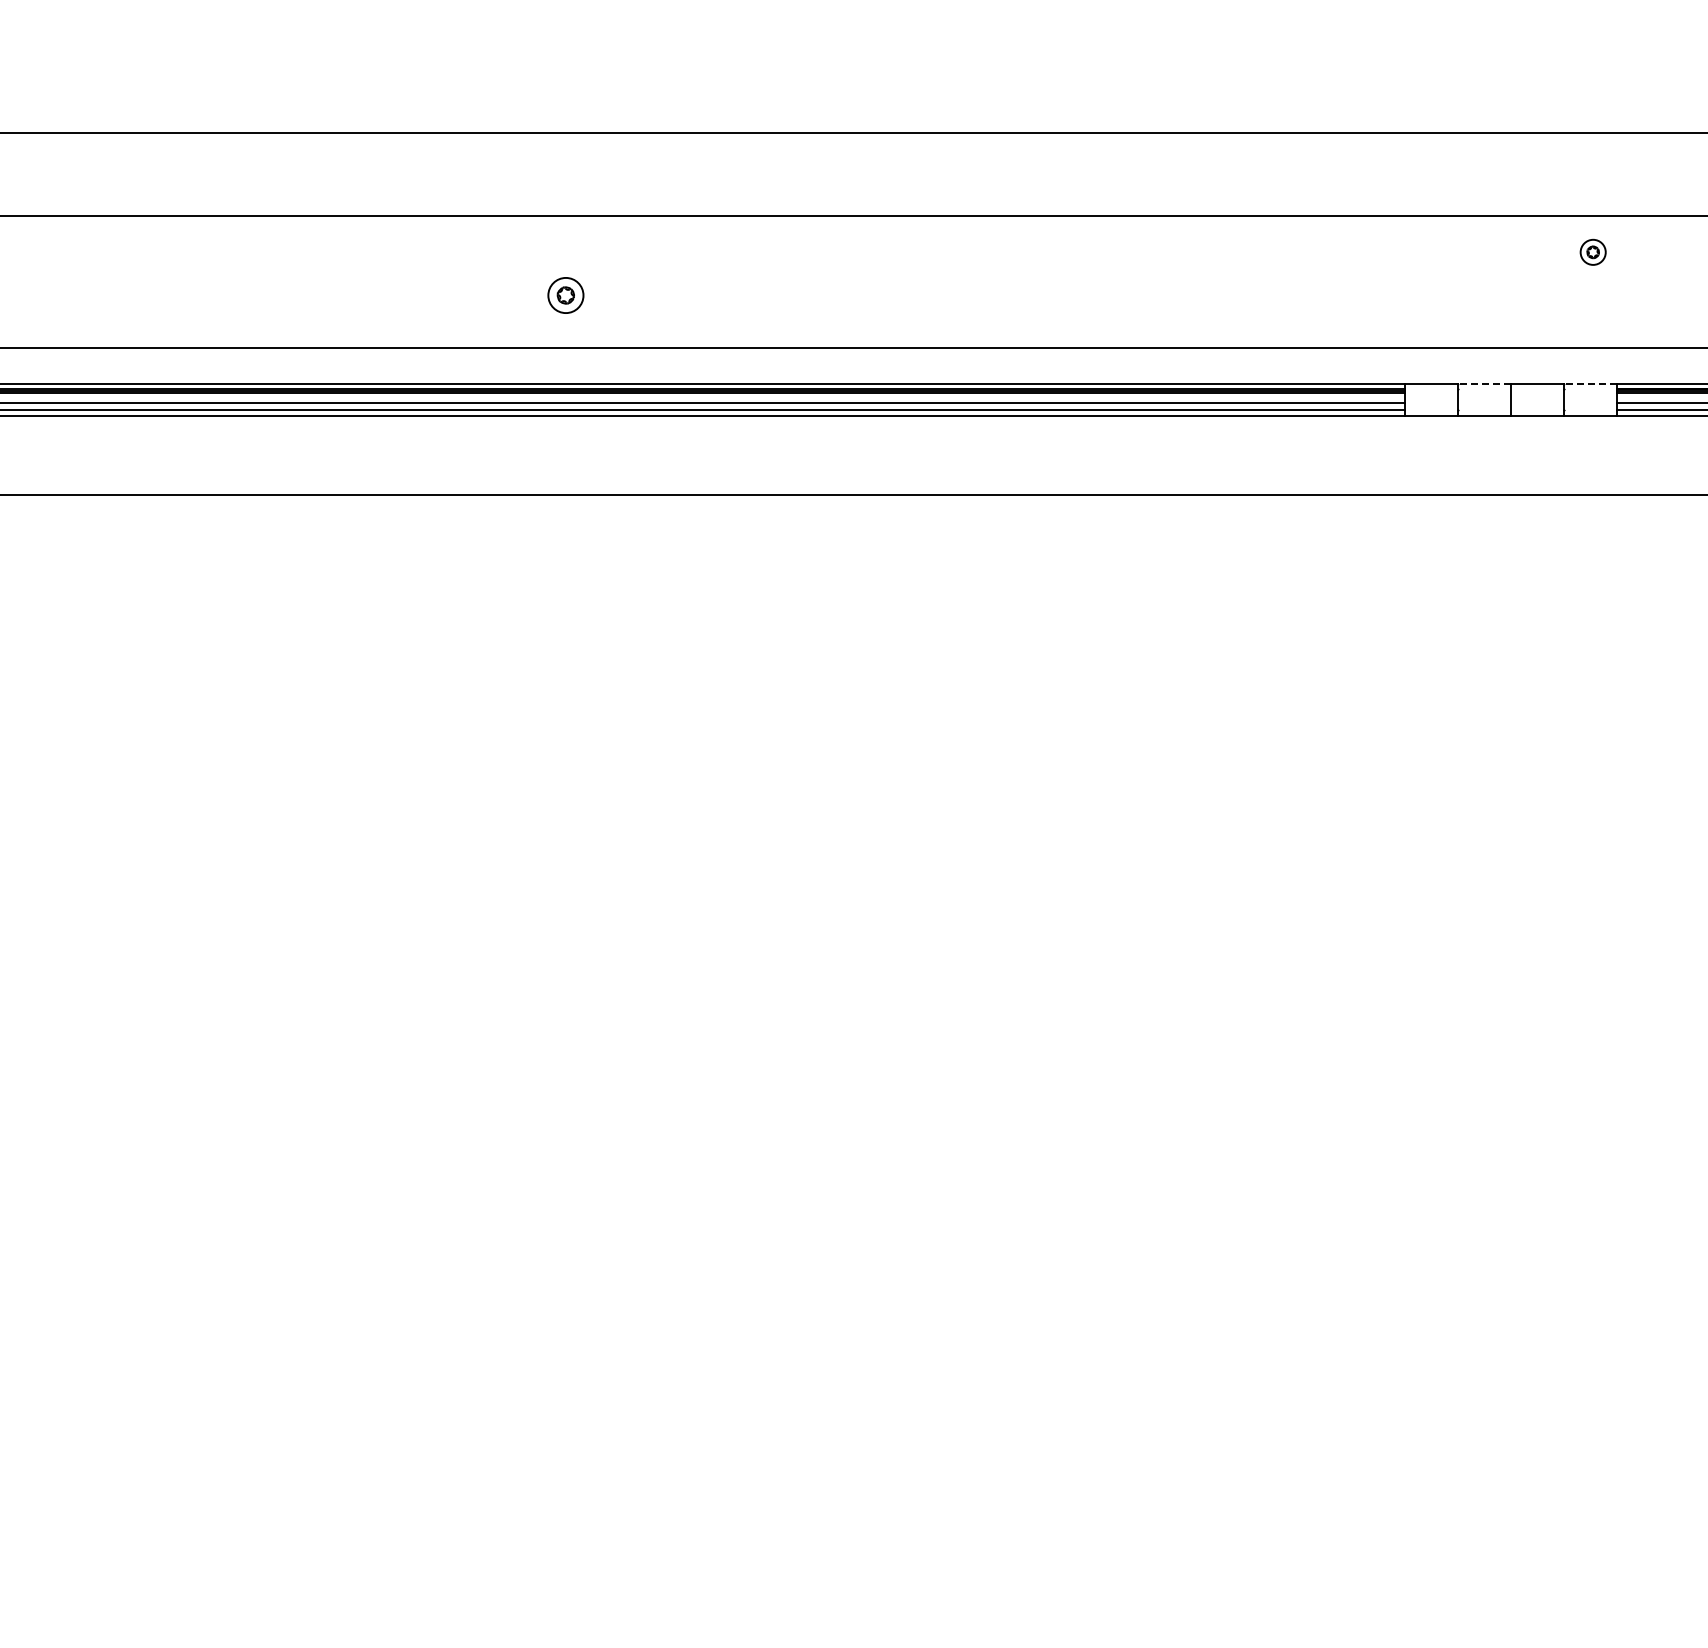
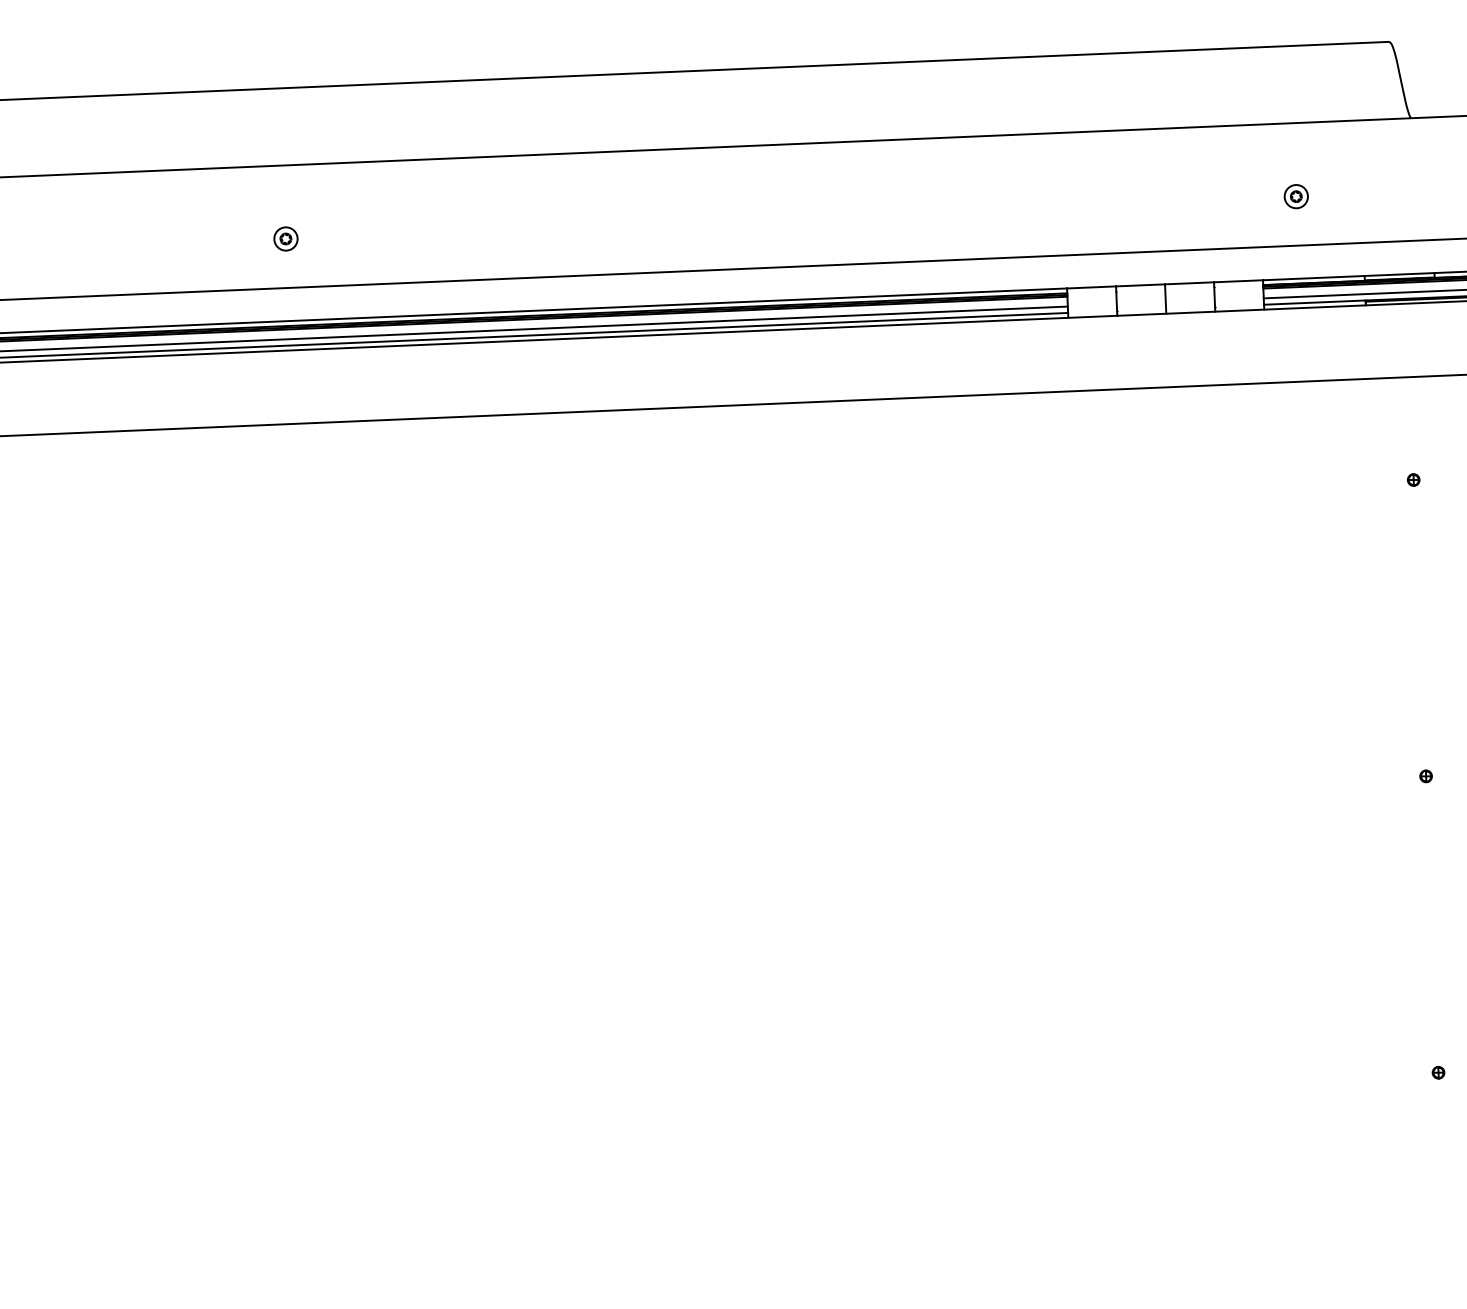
part: (1592, 251) -> (1295, 195), moved
part: (565, 294) -> (285, 238), size x0.71
line: (1483, 383) -> (1139, 285), dashed -> solid
line: (1589, 383) -> (1237, 280), dashed -> solid

